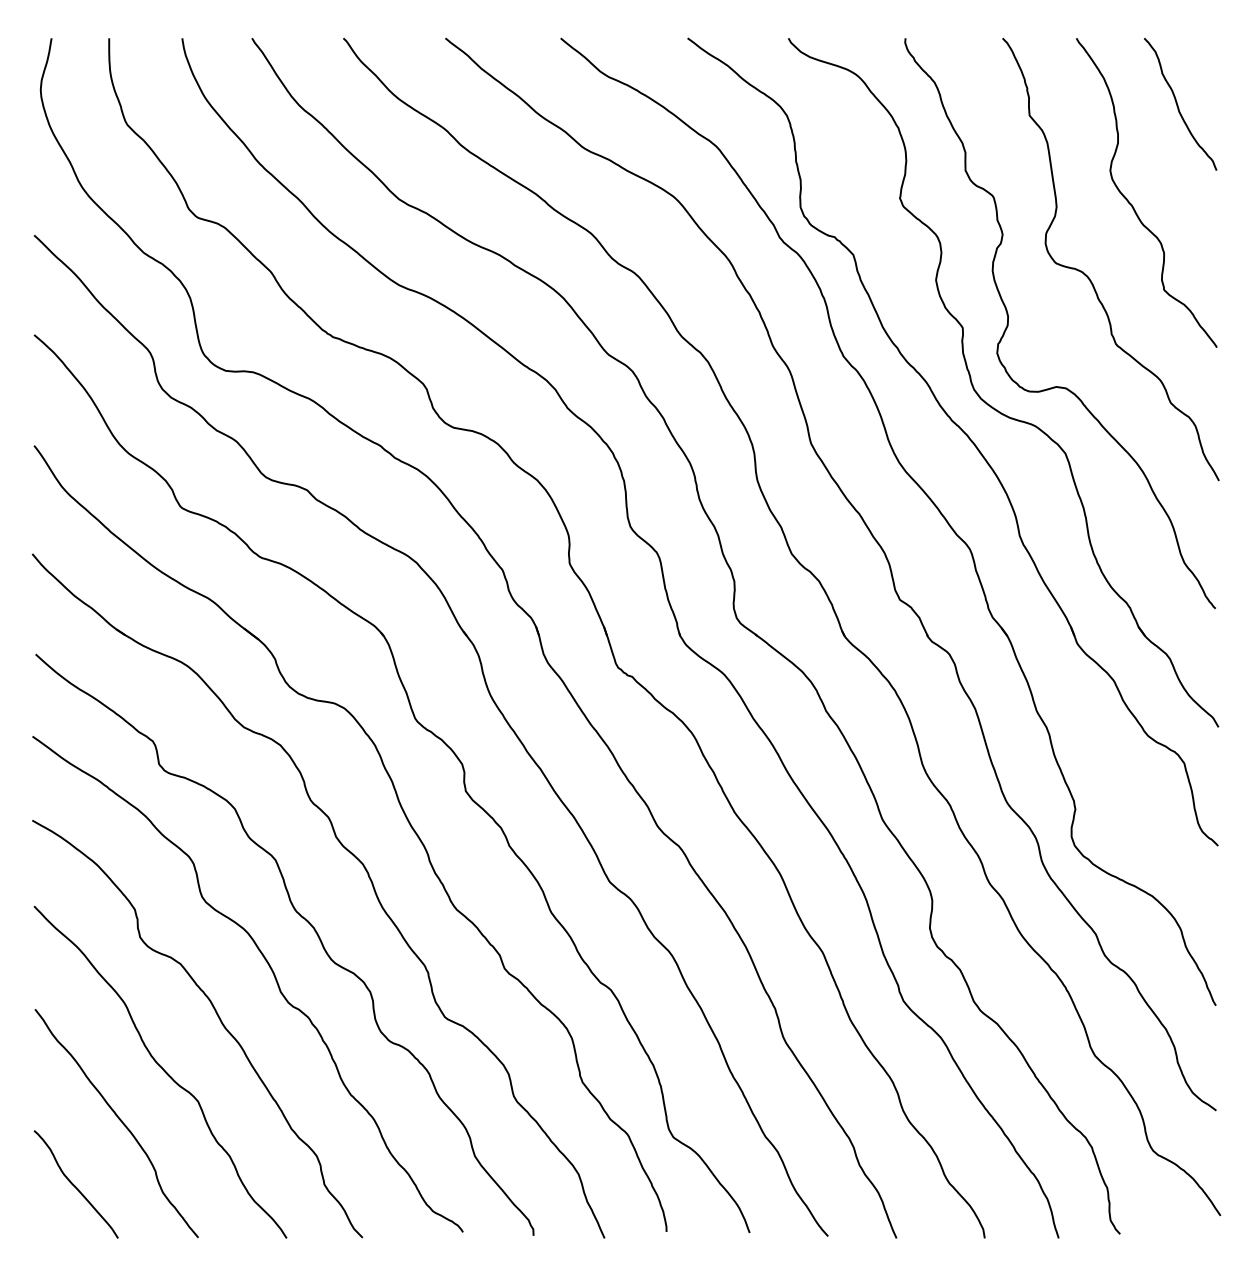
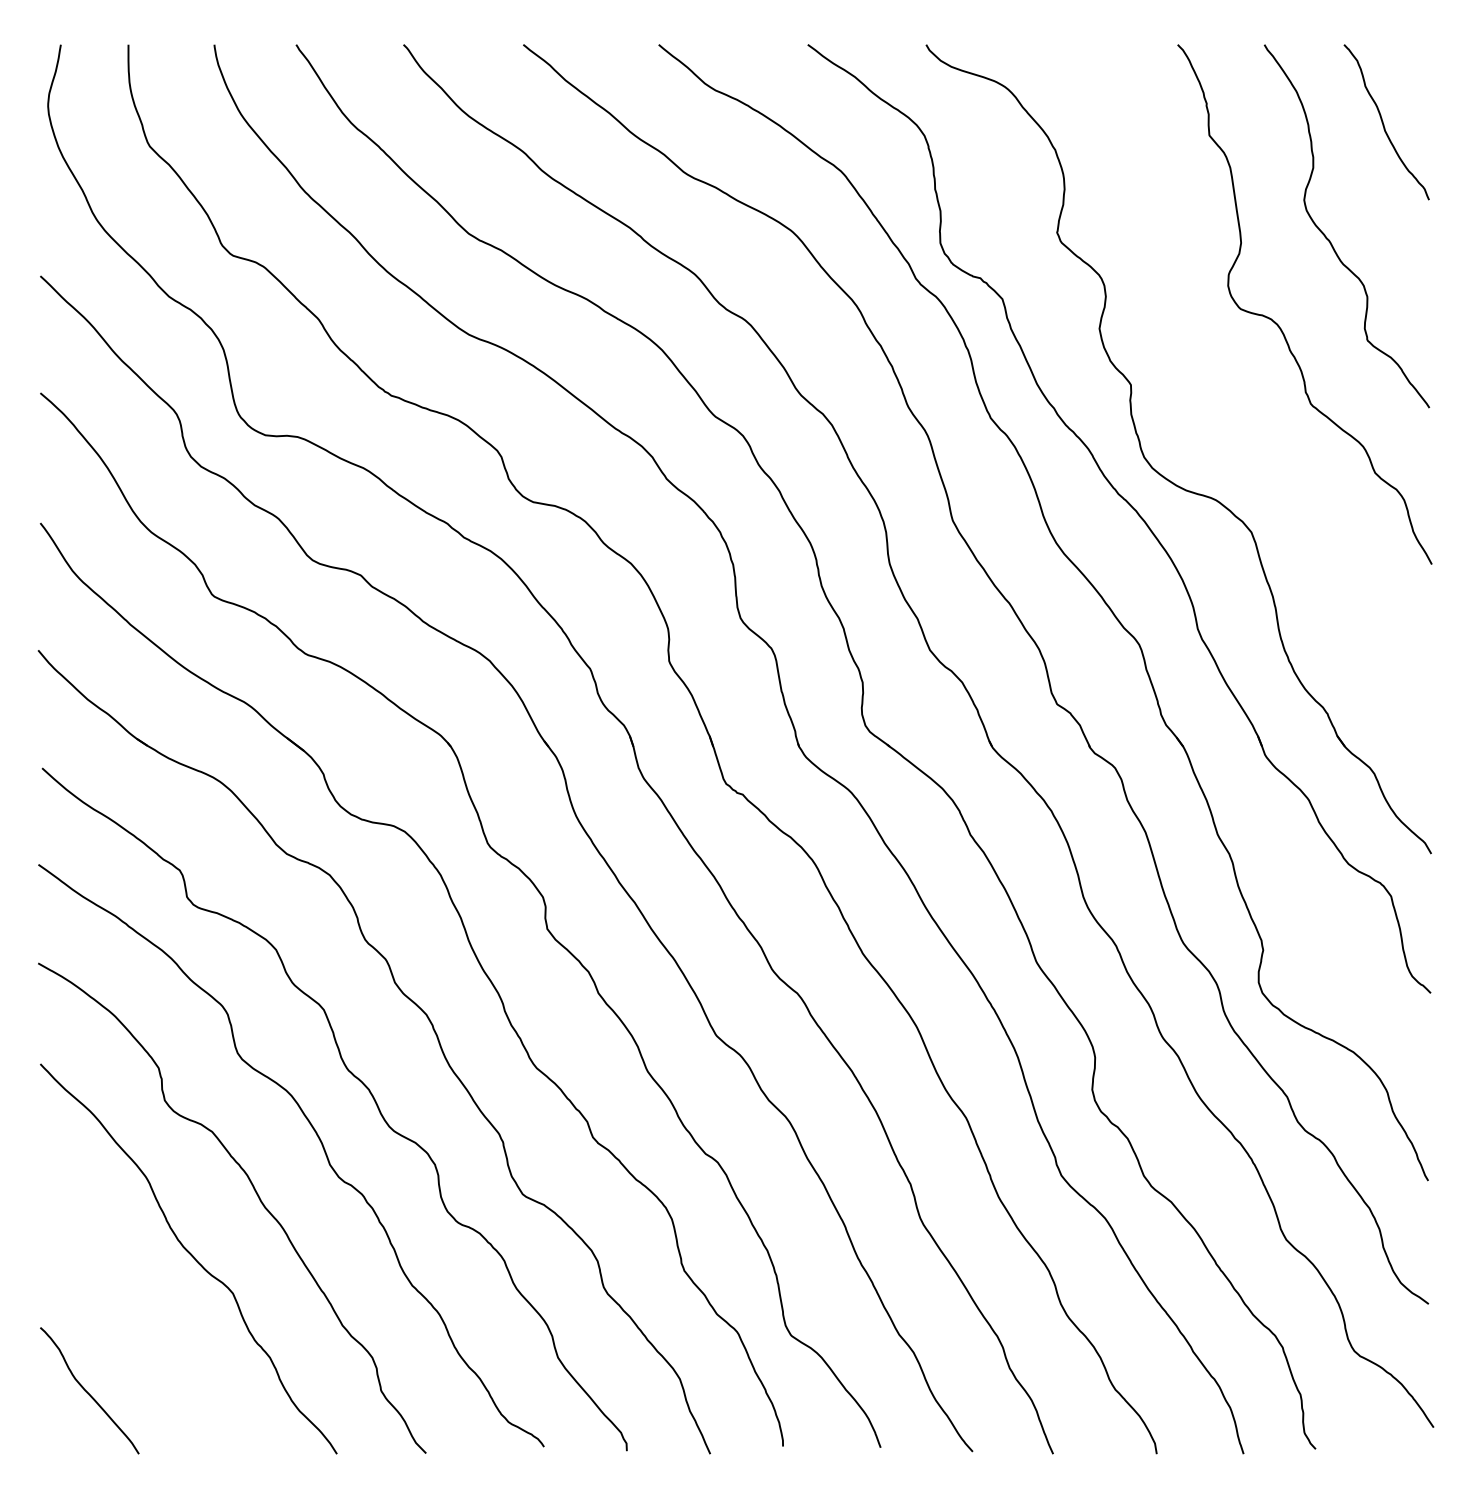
curve: (1009, 317) -> (1185, 372), removed
curve: (119, 1120) -> (140, 1315), removed

